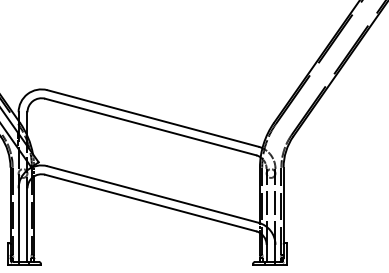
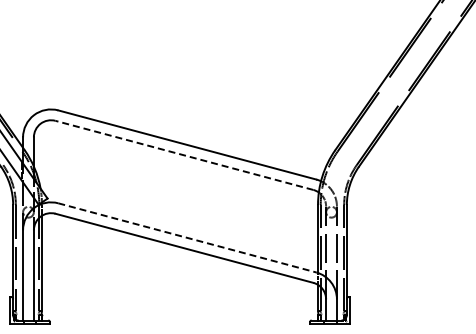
line: (150, 127) -> (184, 155), solid -> dashed
line: (153, 194) -> (187, 237), solid -> dashed

